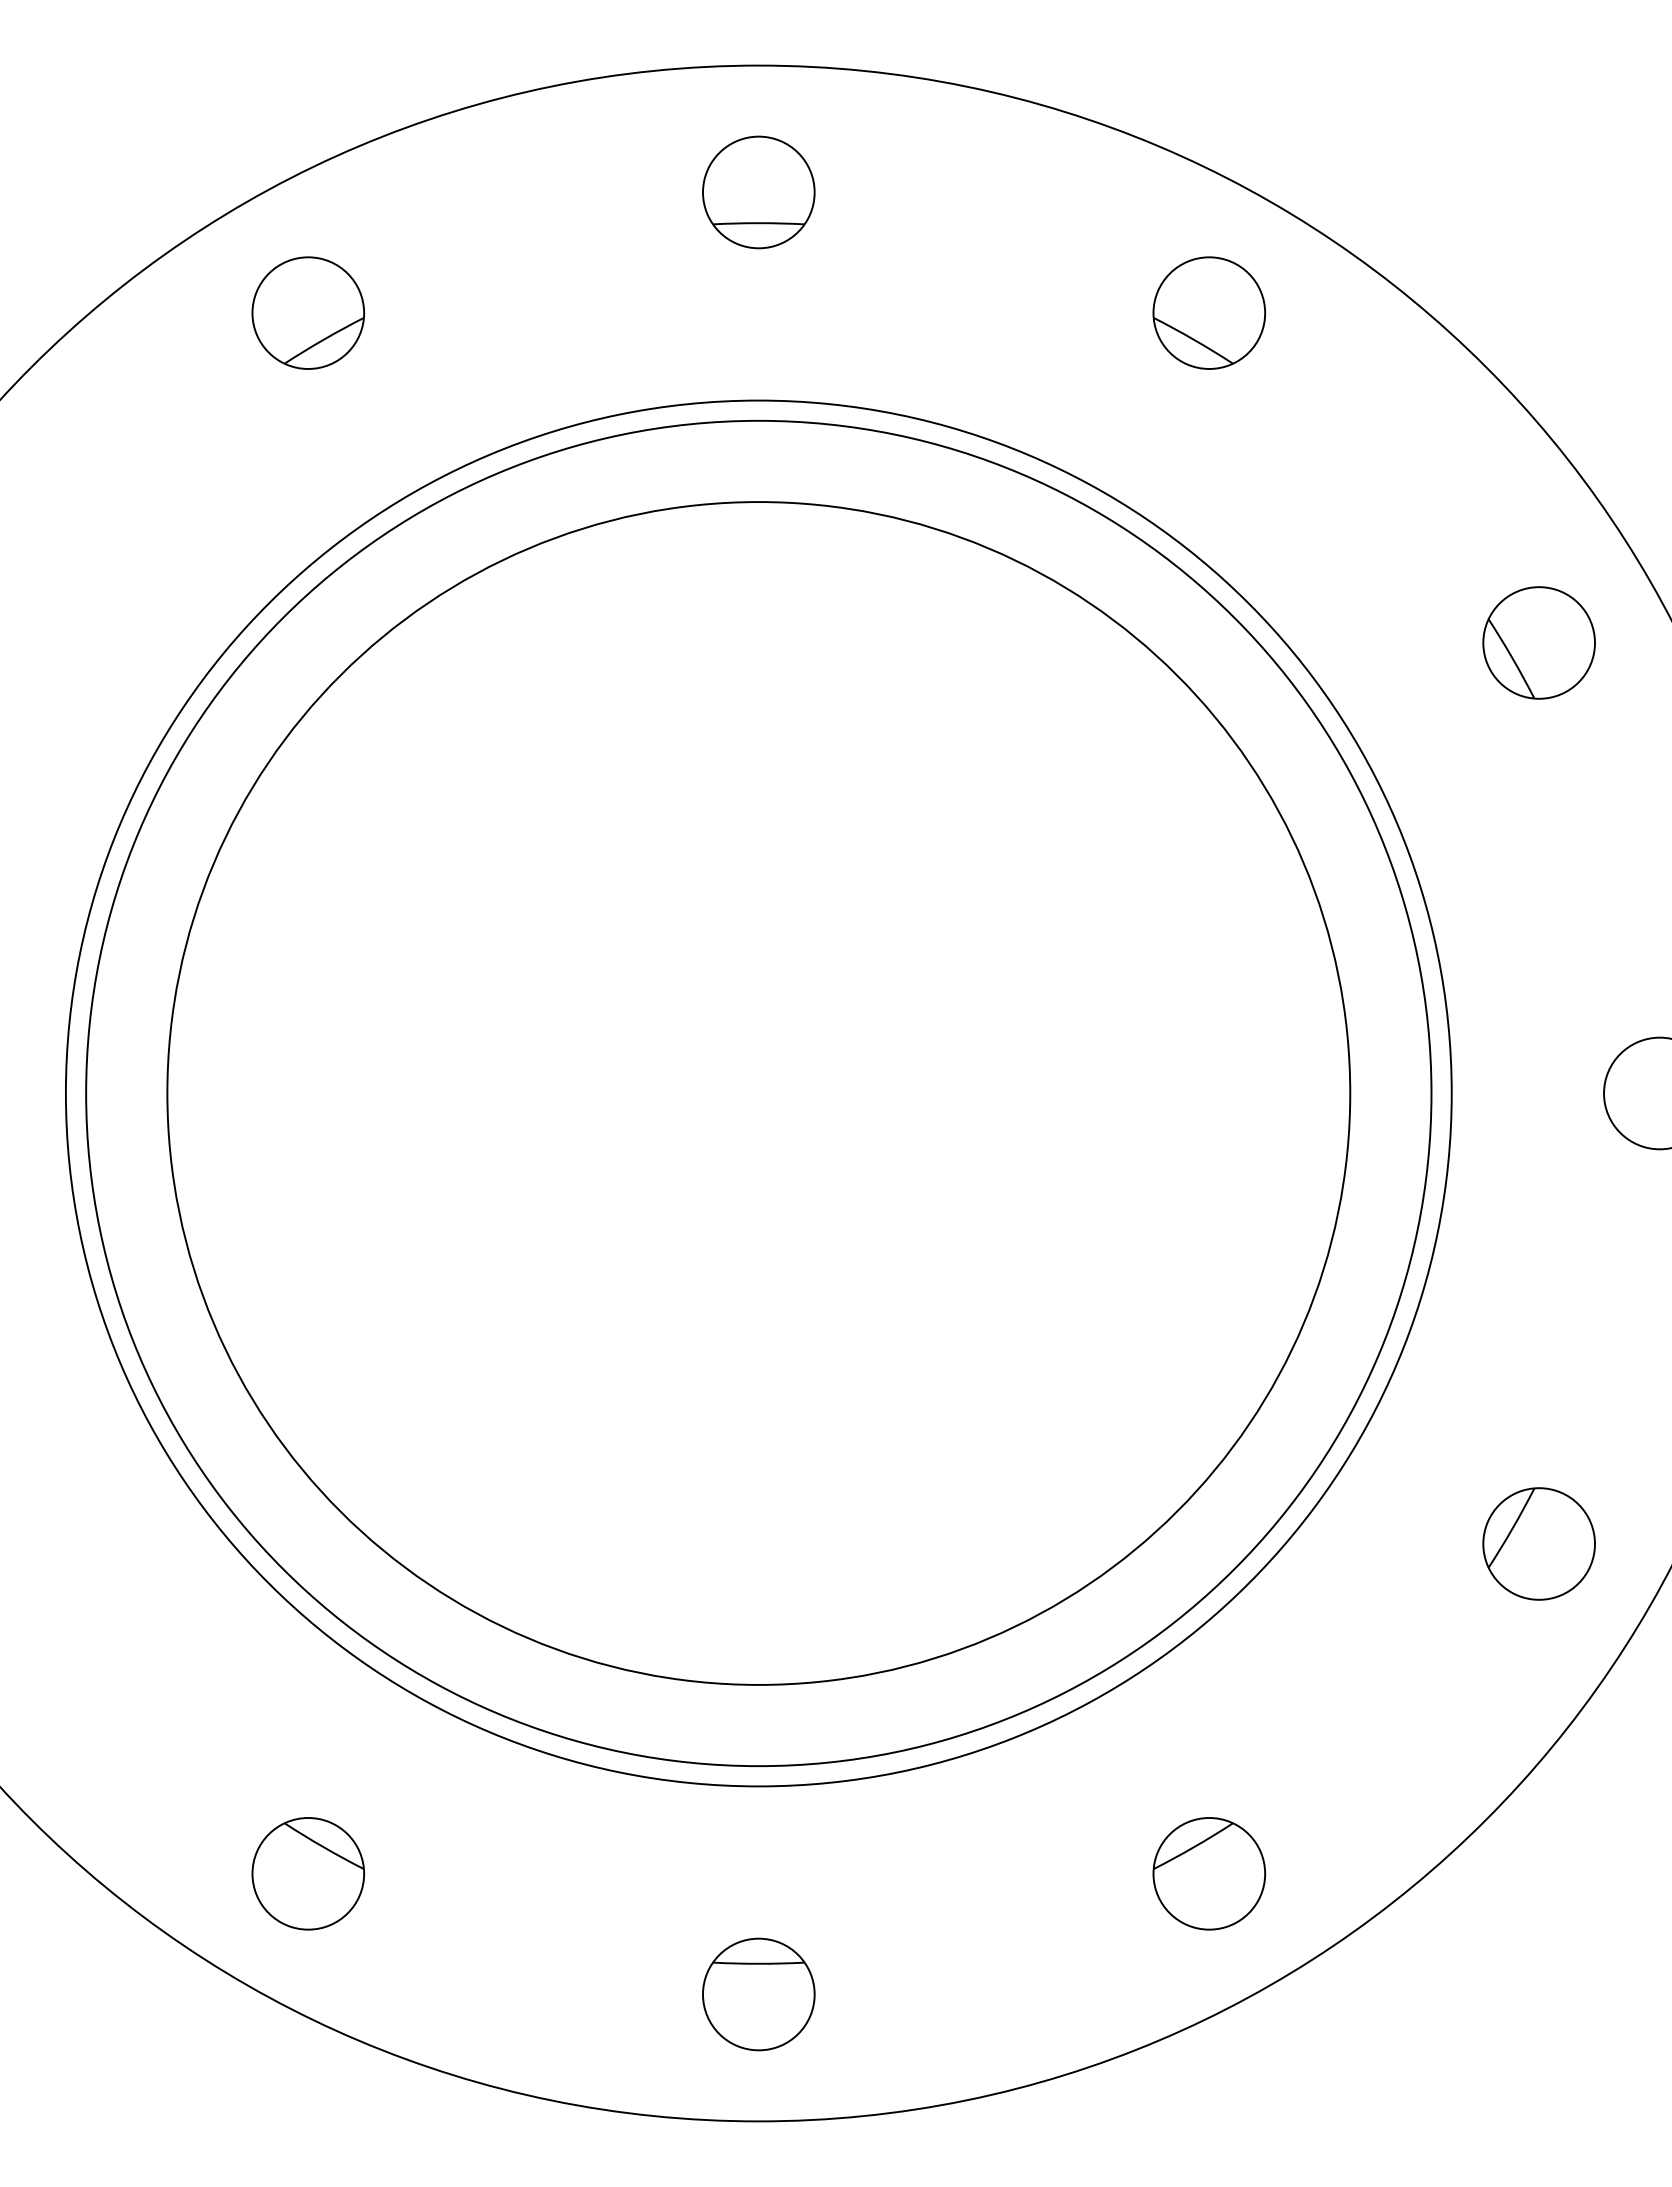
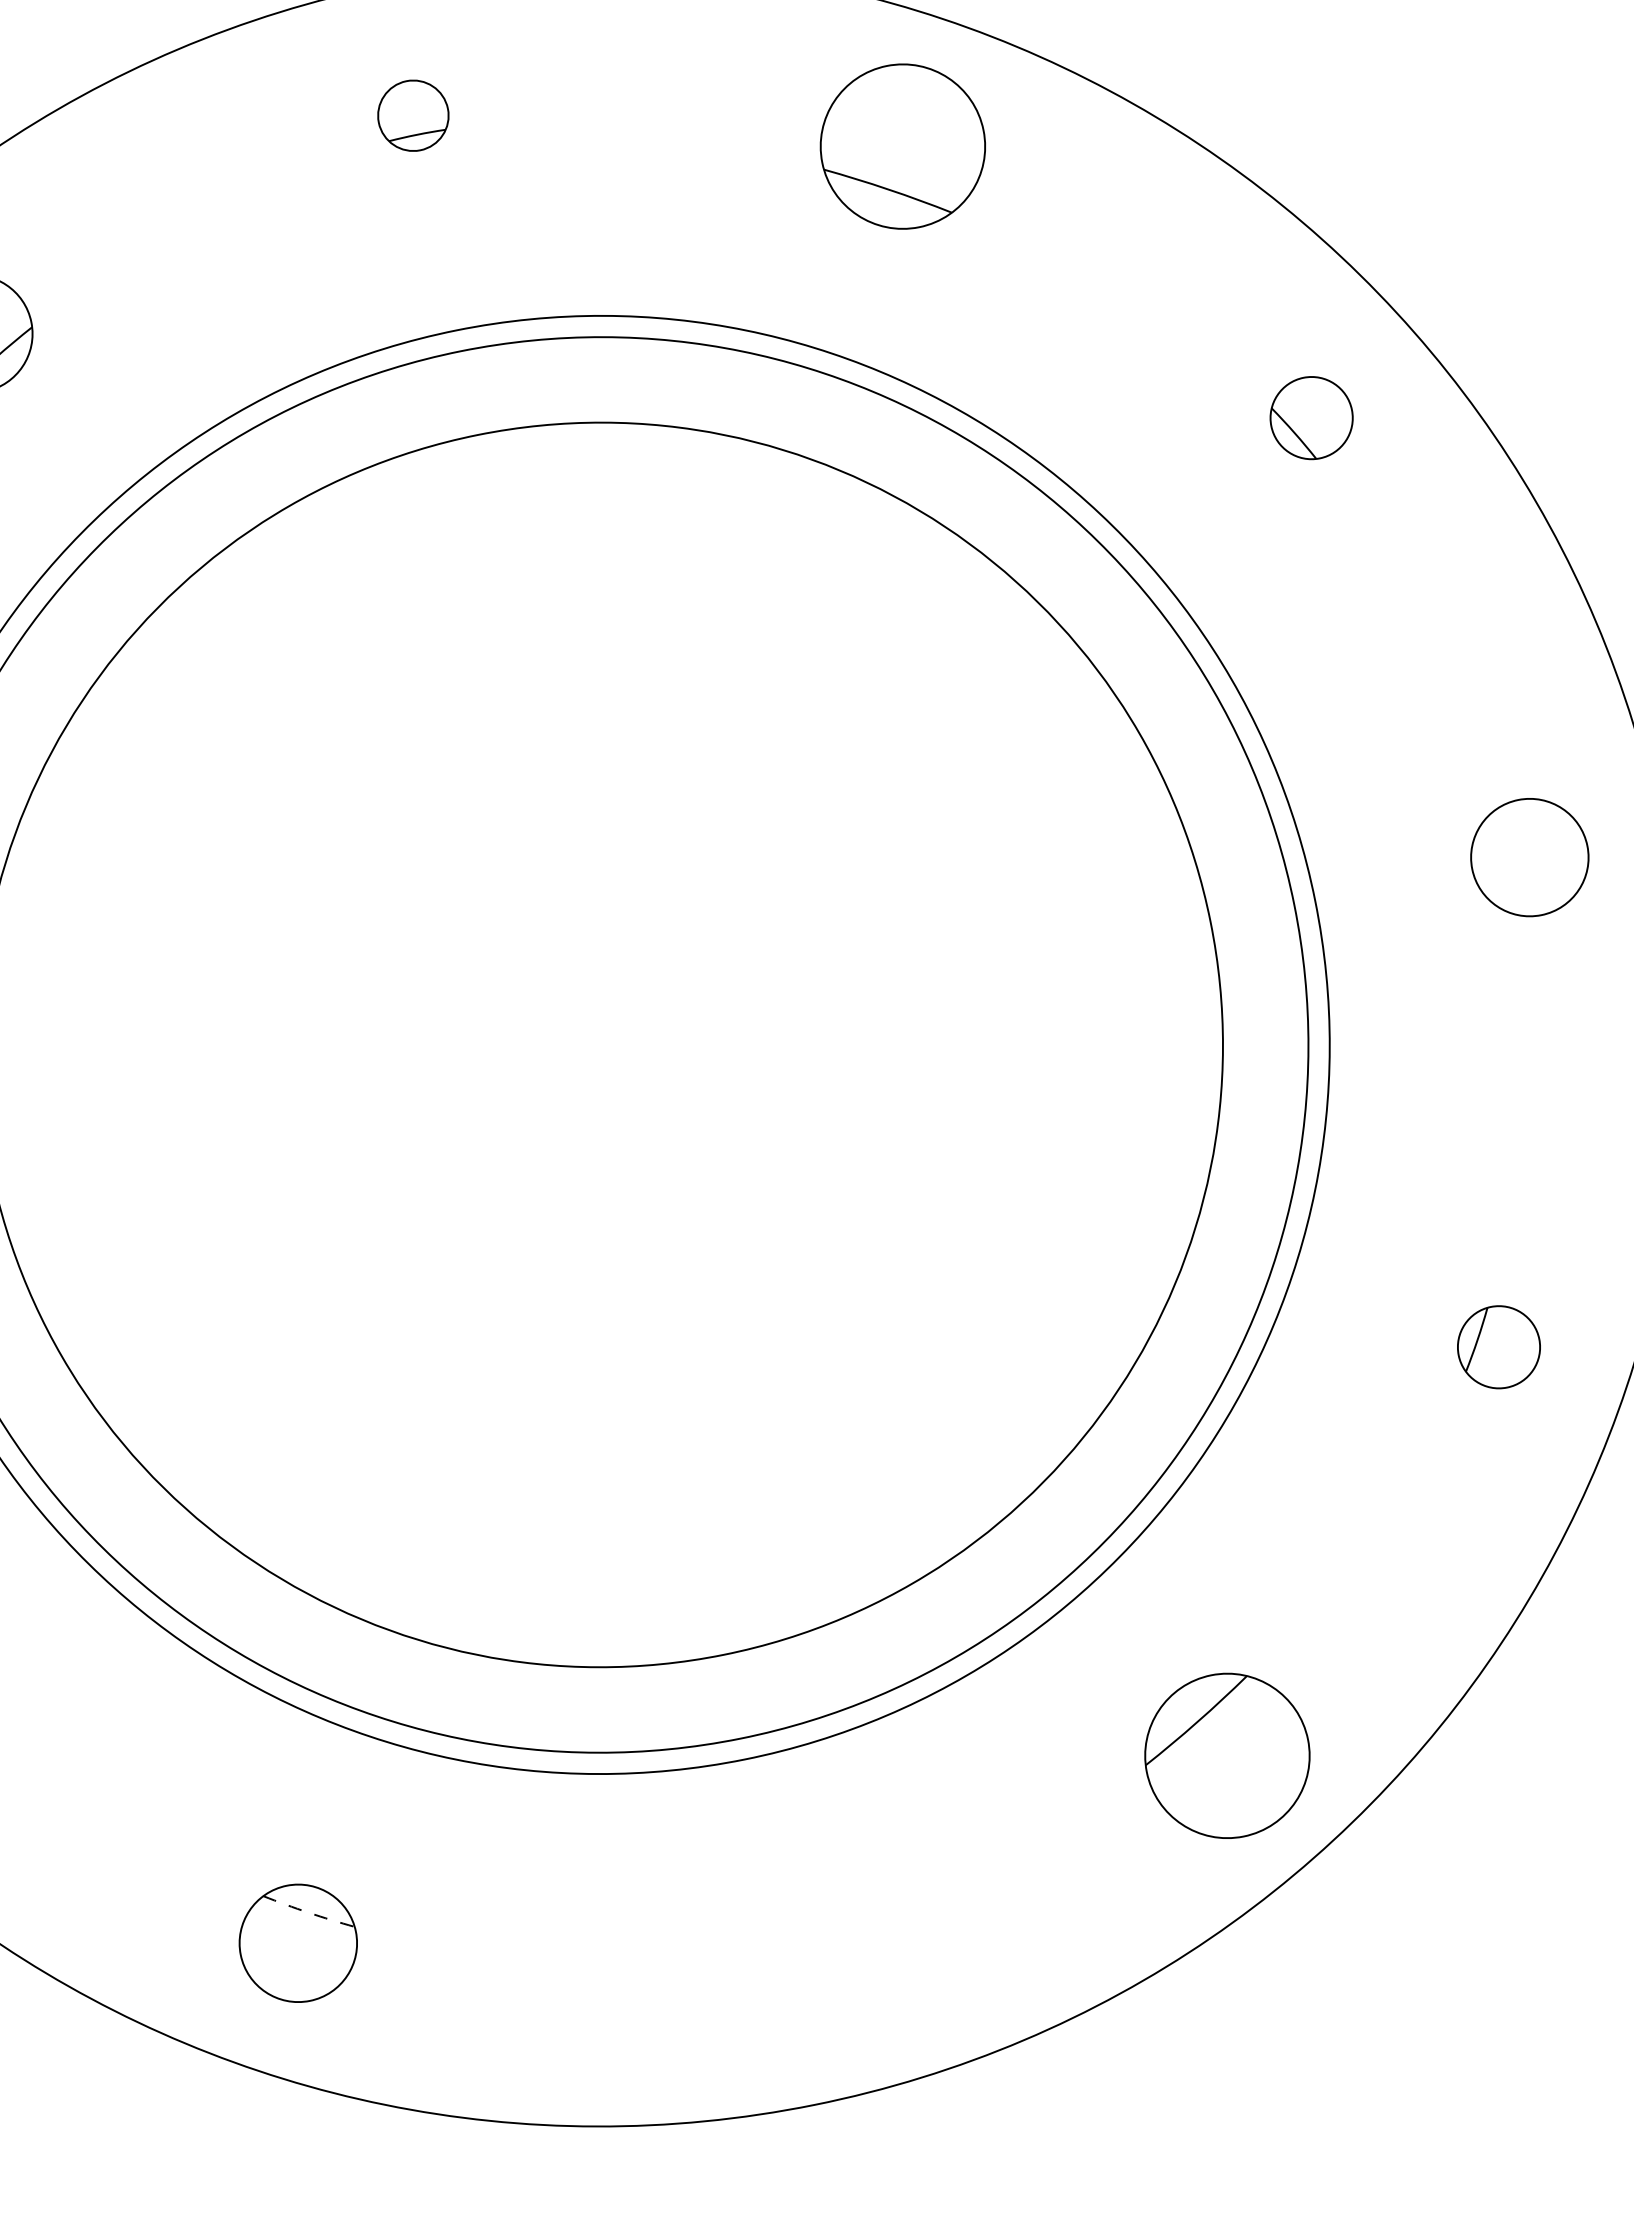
part: (758, 192) -> (412, 115), size x0.6
part: (1209, 312) -> (903, 145), size x1.4
part: (1538, 642) -> (1310, 417), size x0.7
part: (1538, 1543) -> (1498, 1346), size x0.7
arc: (323, 1847) -> (308, 1913), solid -> dashed
part: (1209, 1873) -> (1227, 1755), size x1.4
part: (758, 1994) -> (787, 1974), removed

